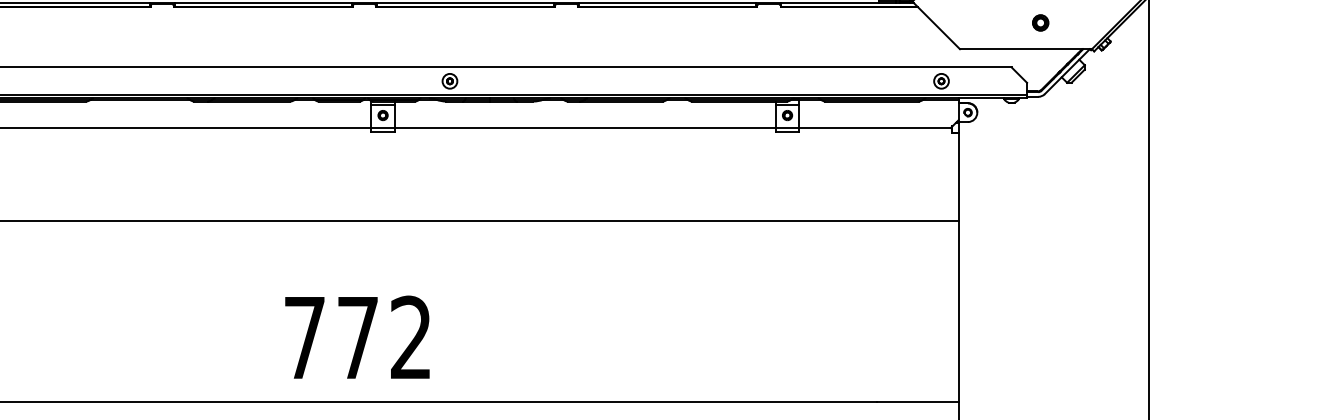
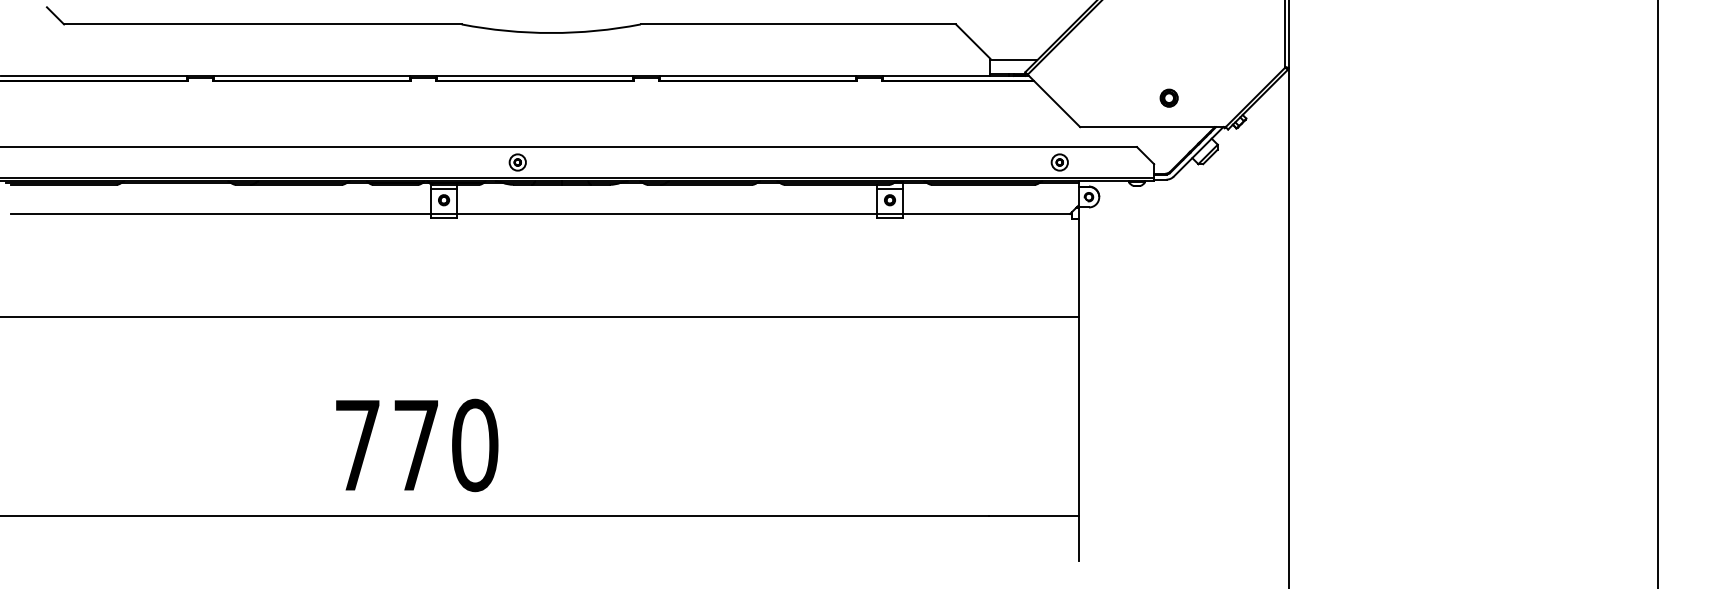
text: (411, 337) -> (475, 445), 772 -> 770

